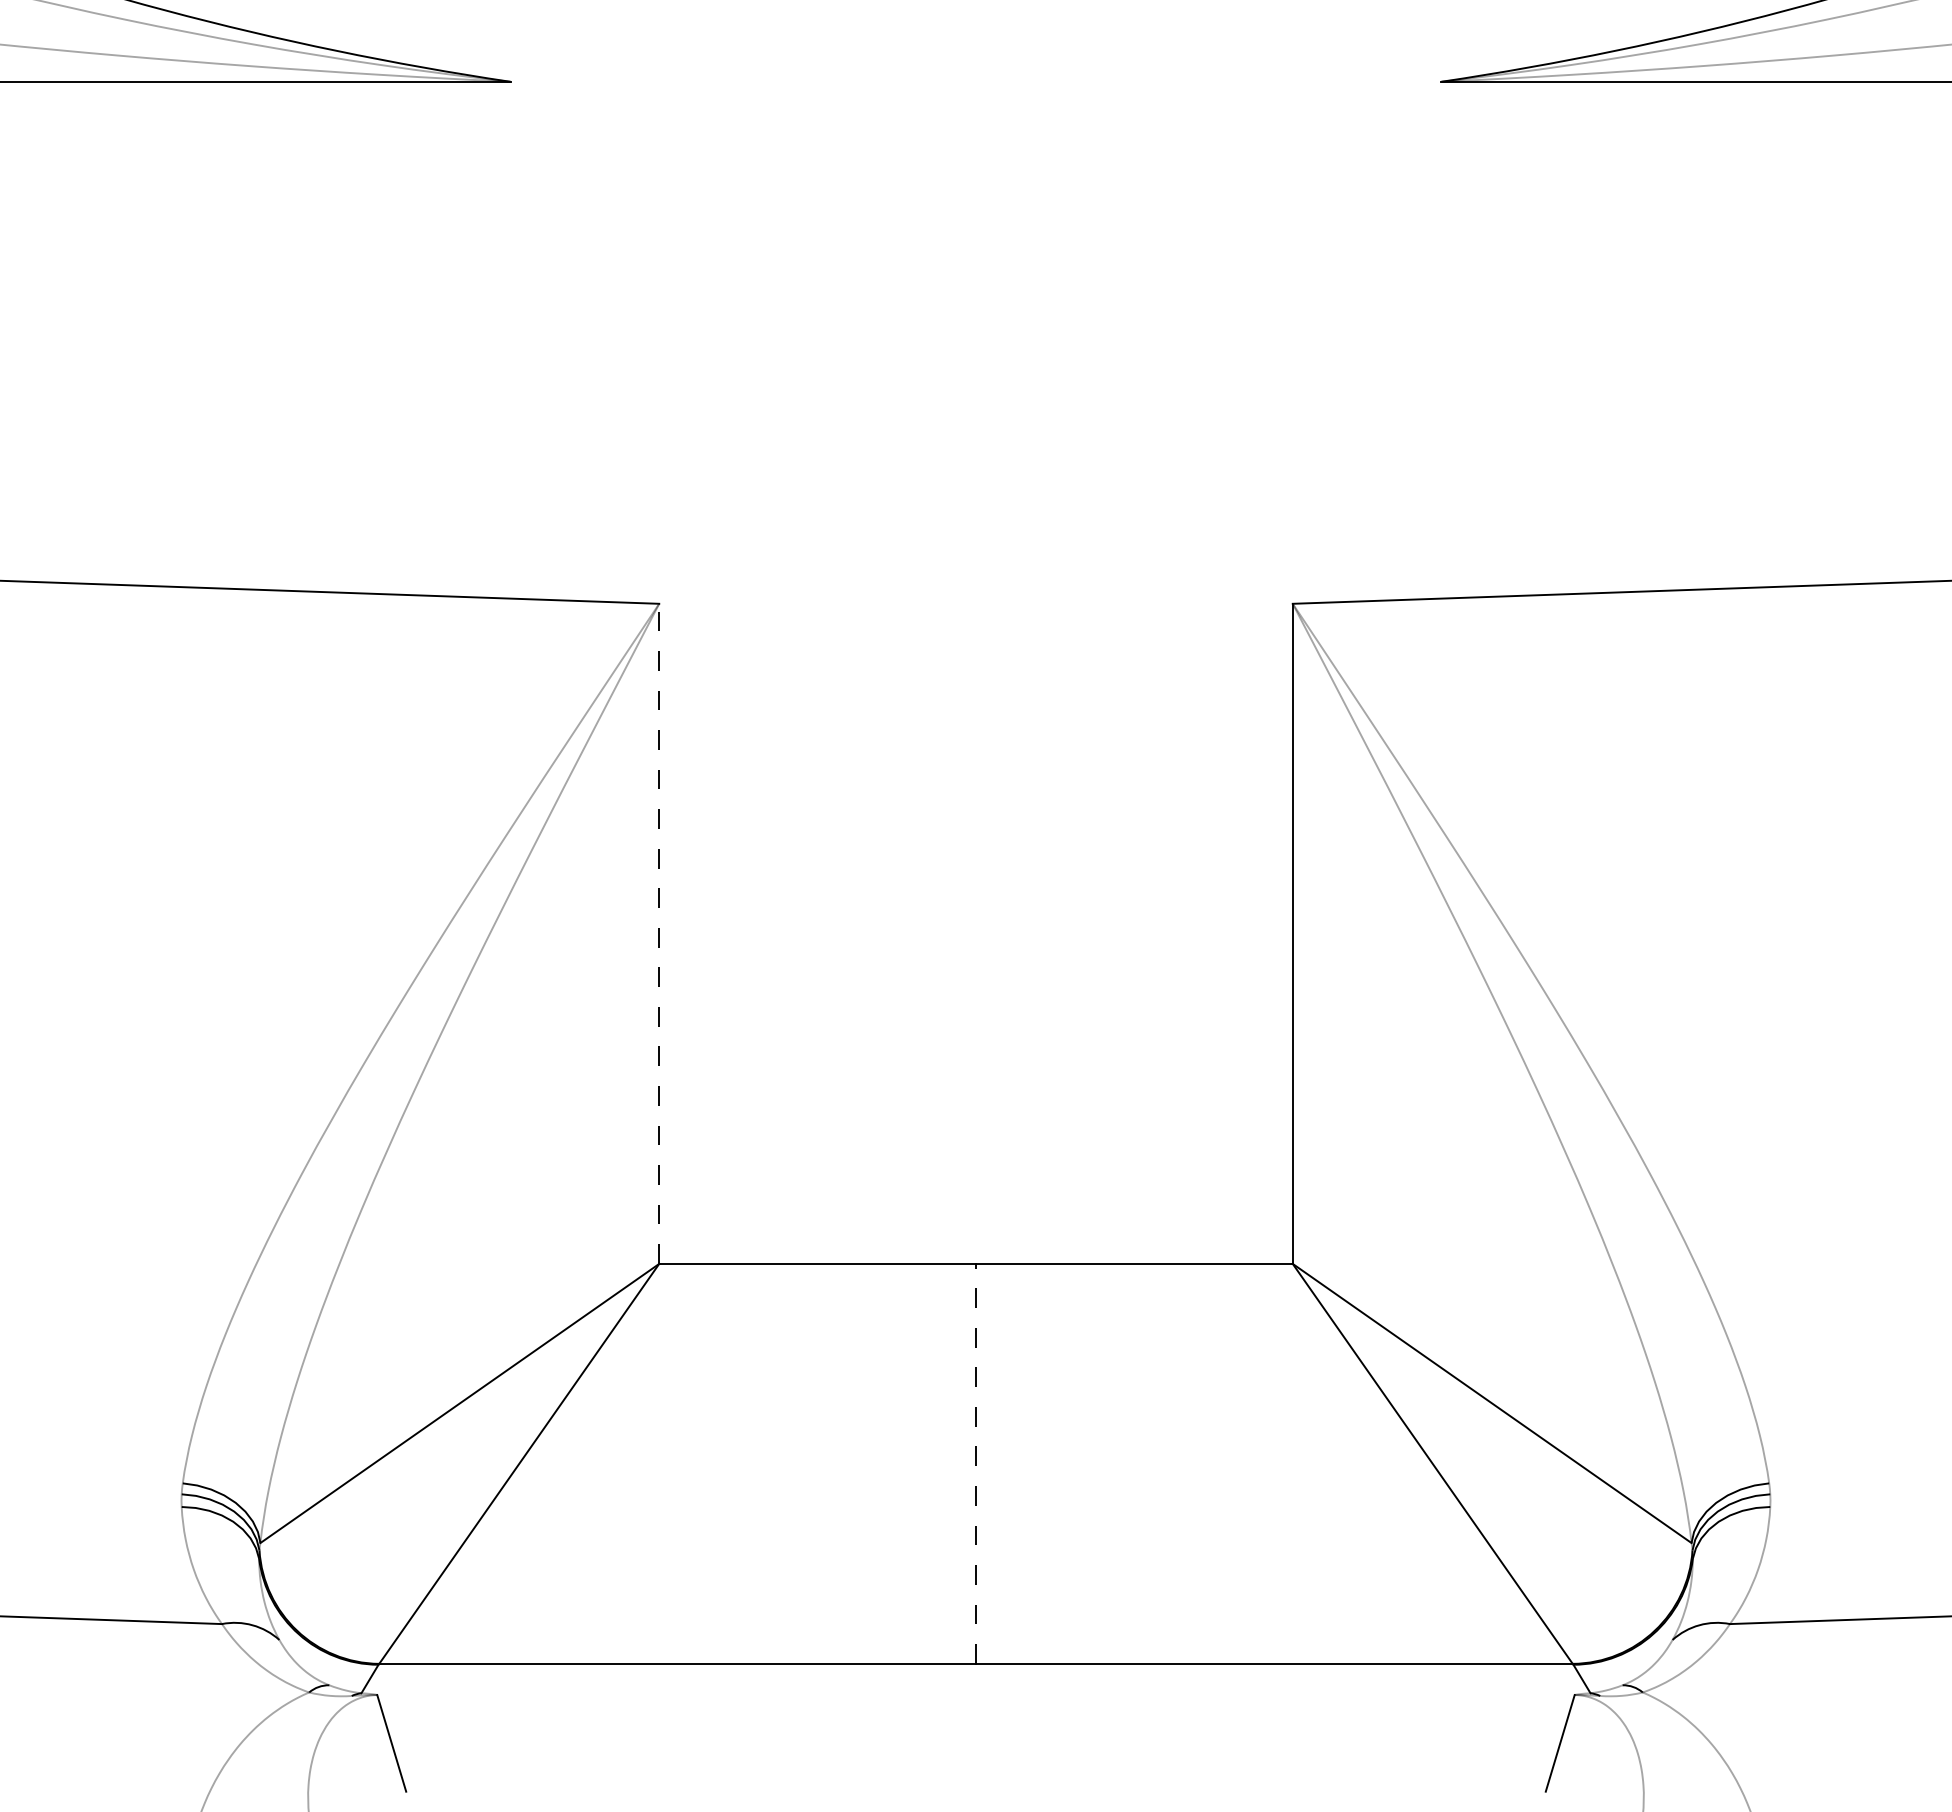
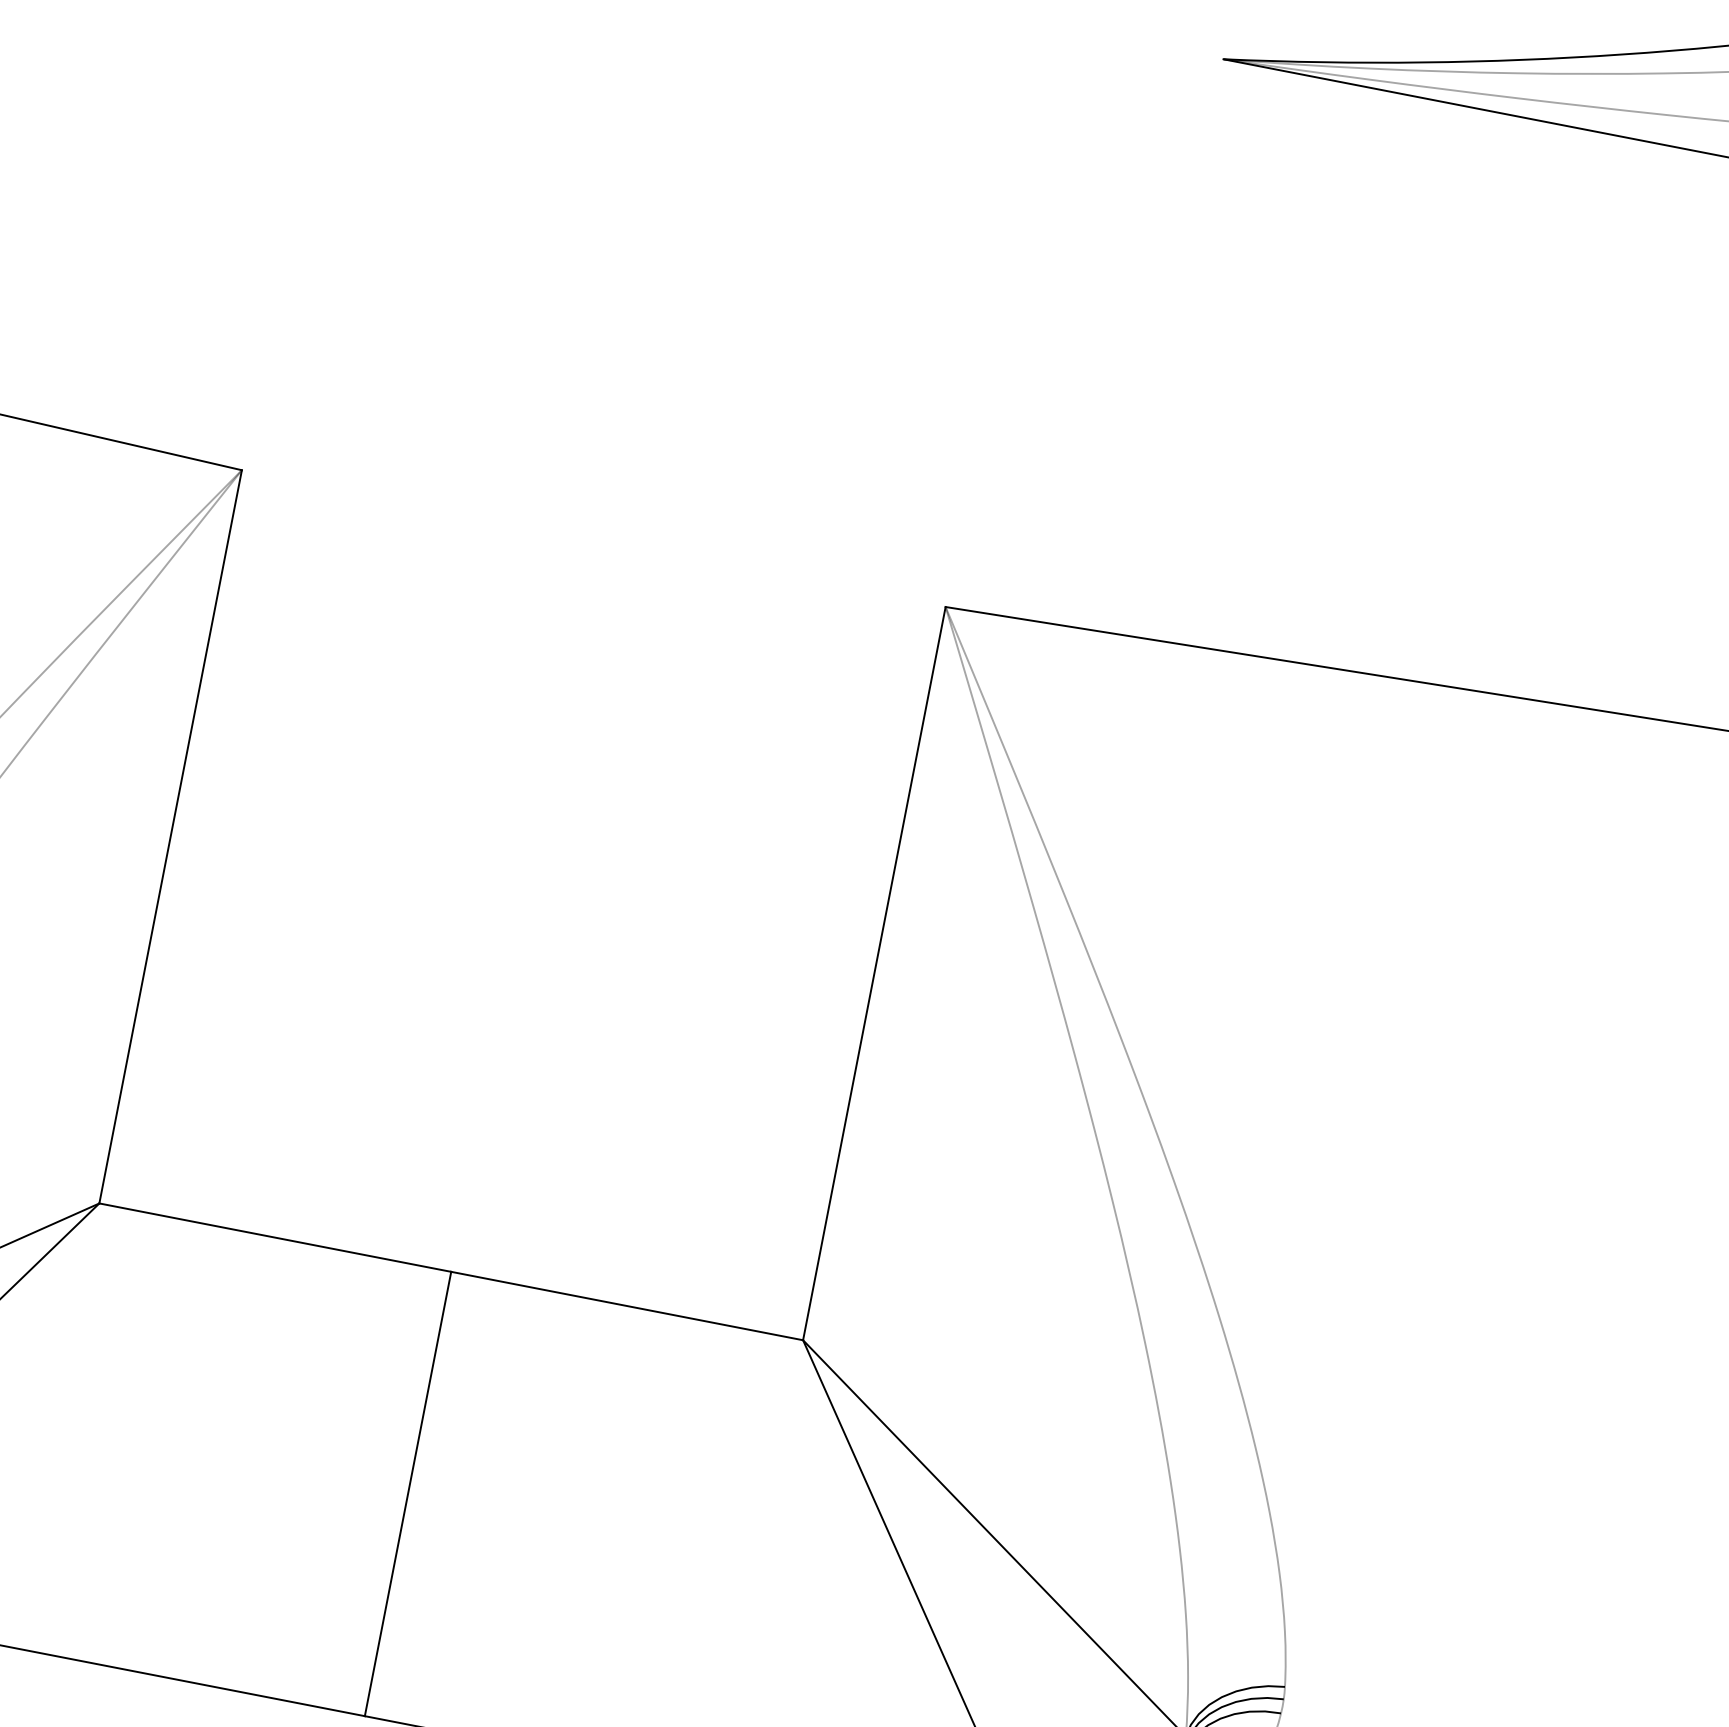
line: (659, 933) -> (171, 836), dashed -> solid
line: (975, 1463) -> (407, 1493), dashed -> solid

